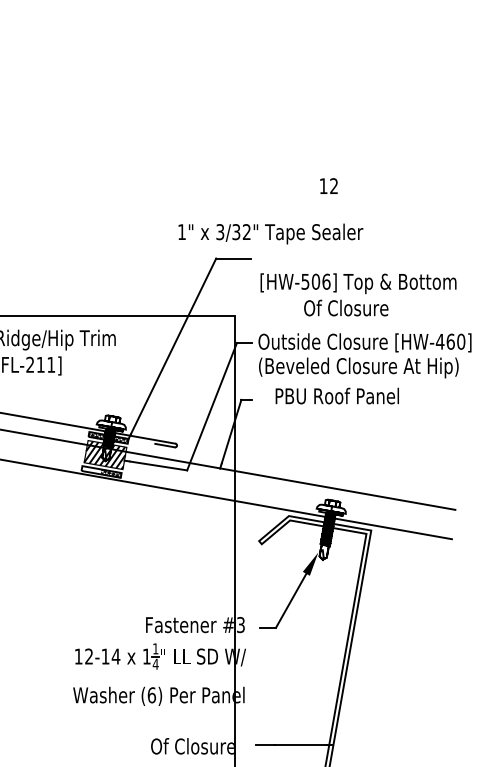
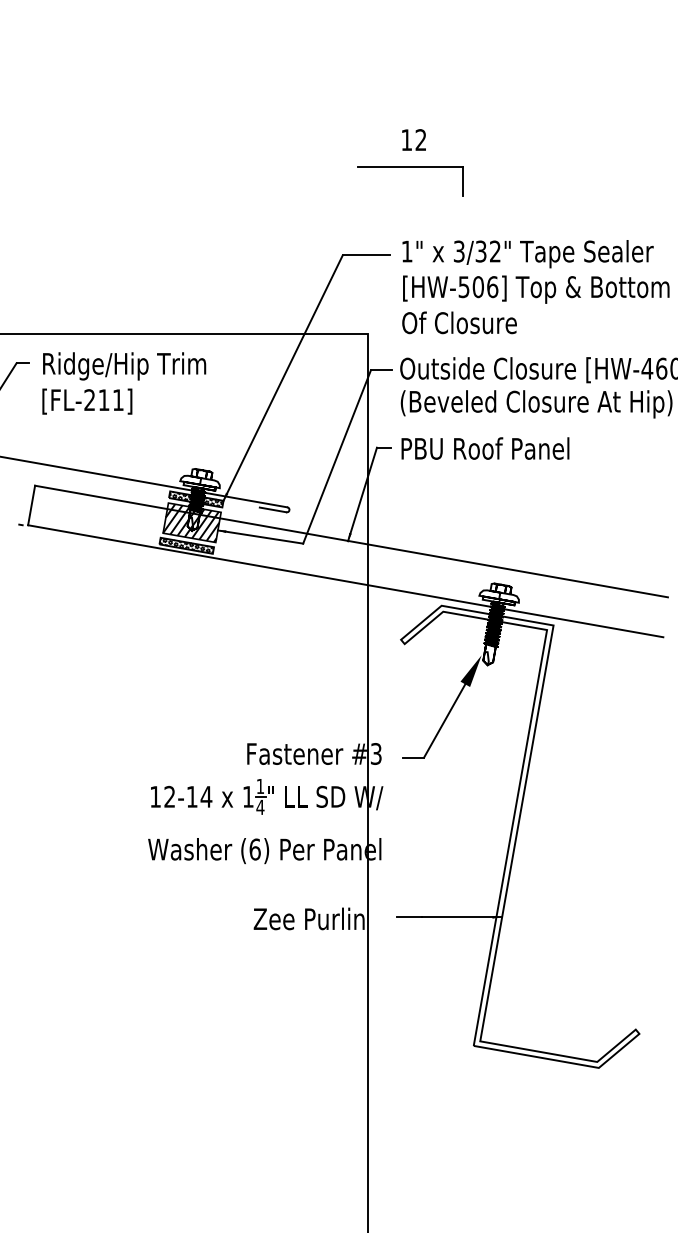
text: (328, 185) -> (413, 139), moved
part: (266, 193) -> (410, 167), added
text: (270, 234) -> (527, 254), moved
text: (346, 307) -> (459, 322), moved
text: (337, 396) -> (485, 448), moved
hatch: (91, 470) -> (173, 543), added
text: (191, 745) -> (309, 918), Of Closure -> Zee Purlin

